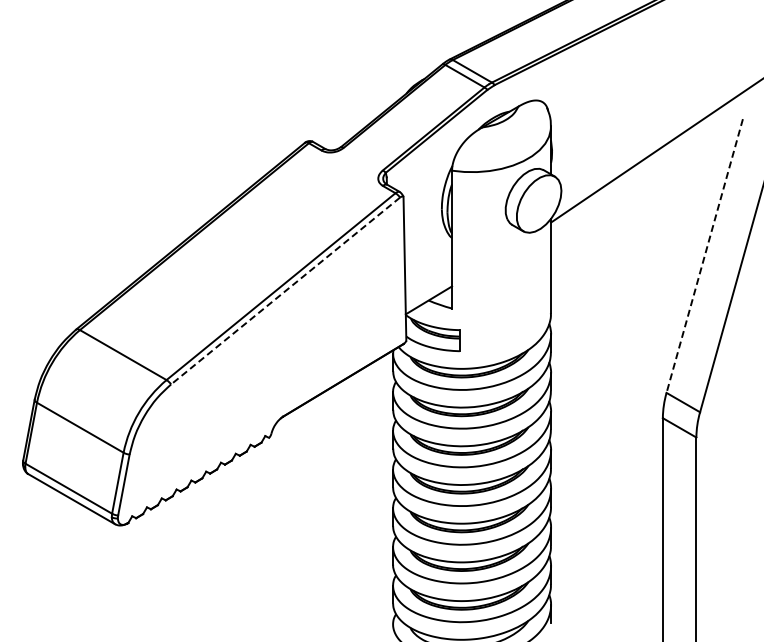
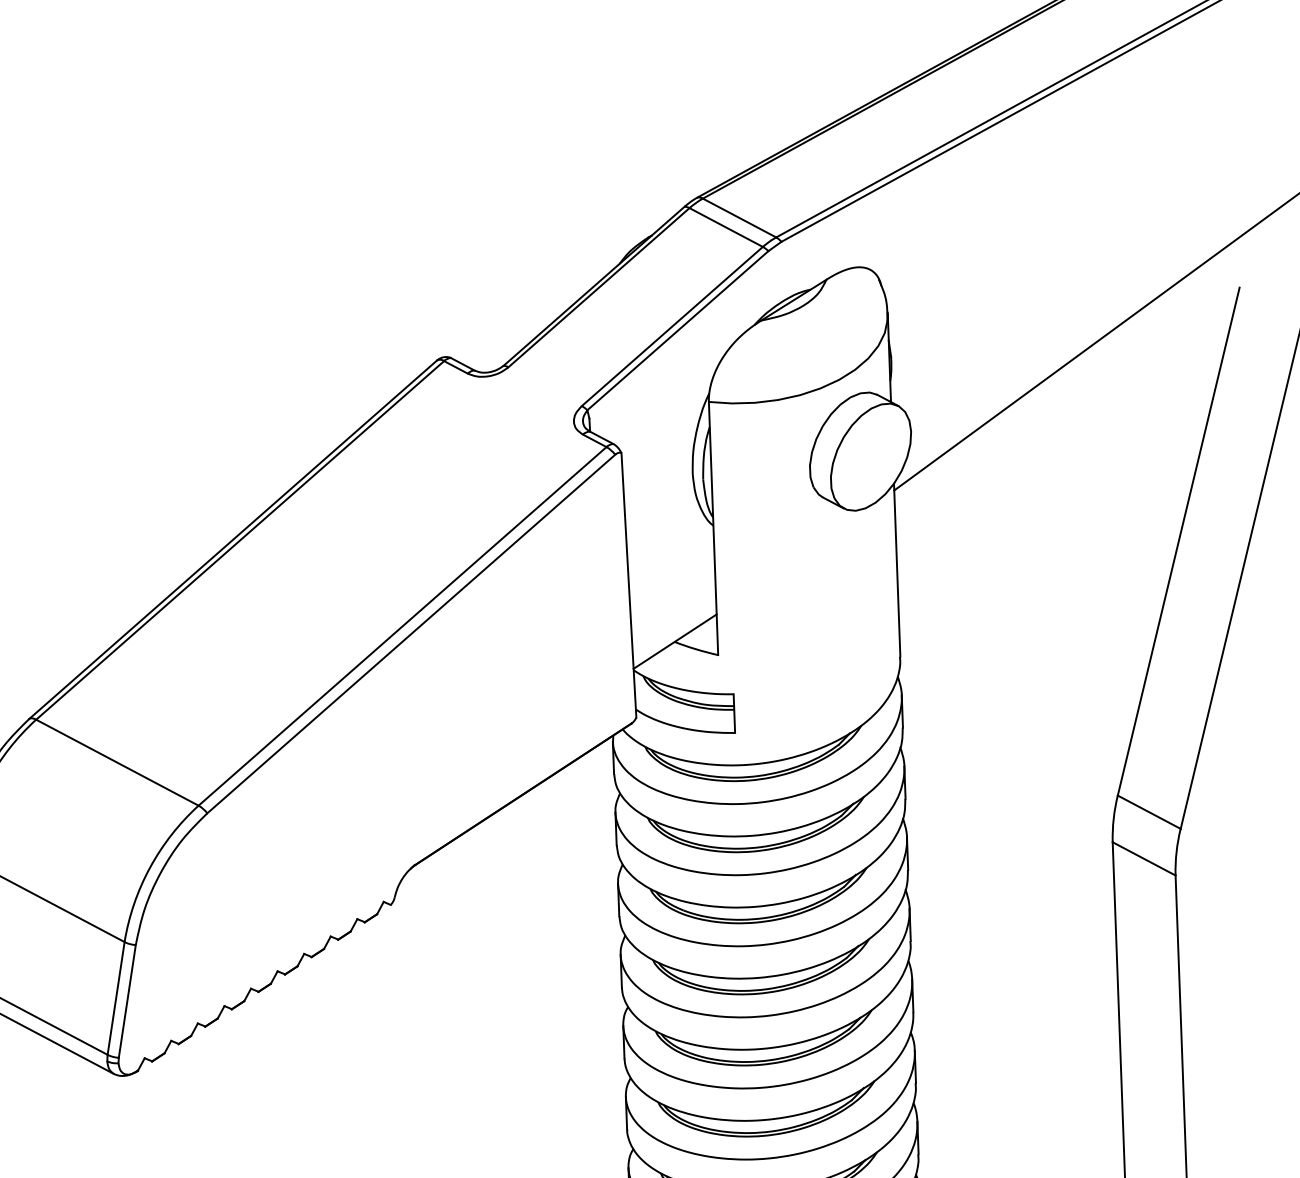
line: (704, 256) -> (1178, 542), dashed -> solid
line: (285, 290) -> (411, 633), dashed -> solid

